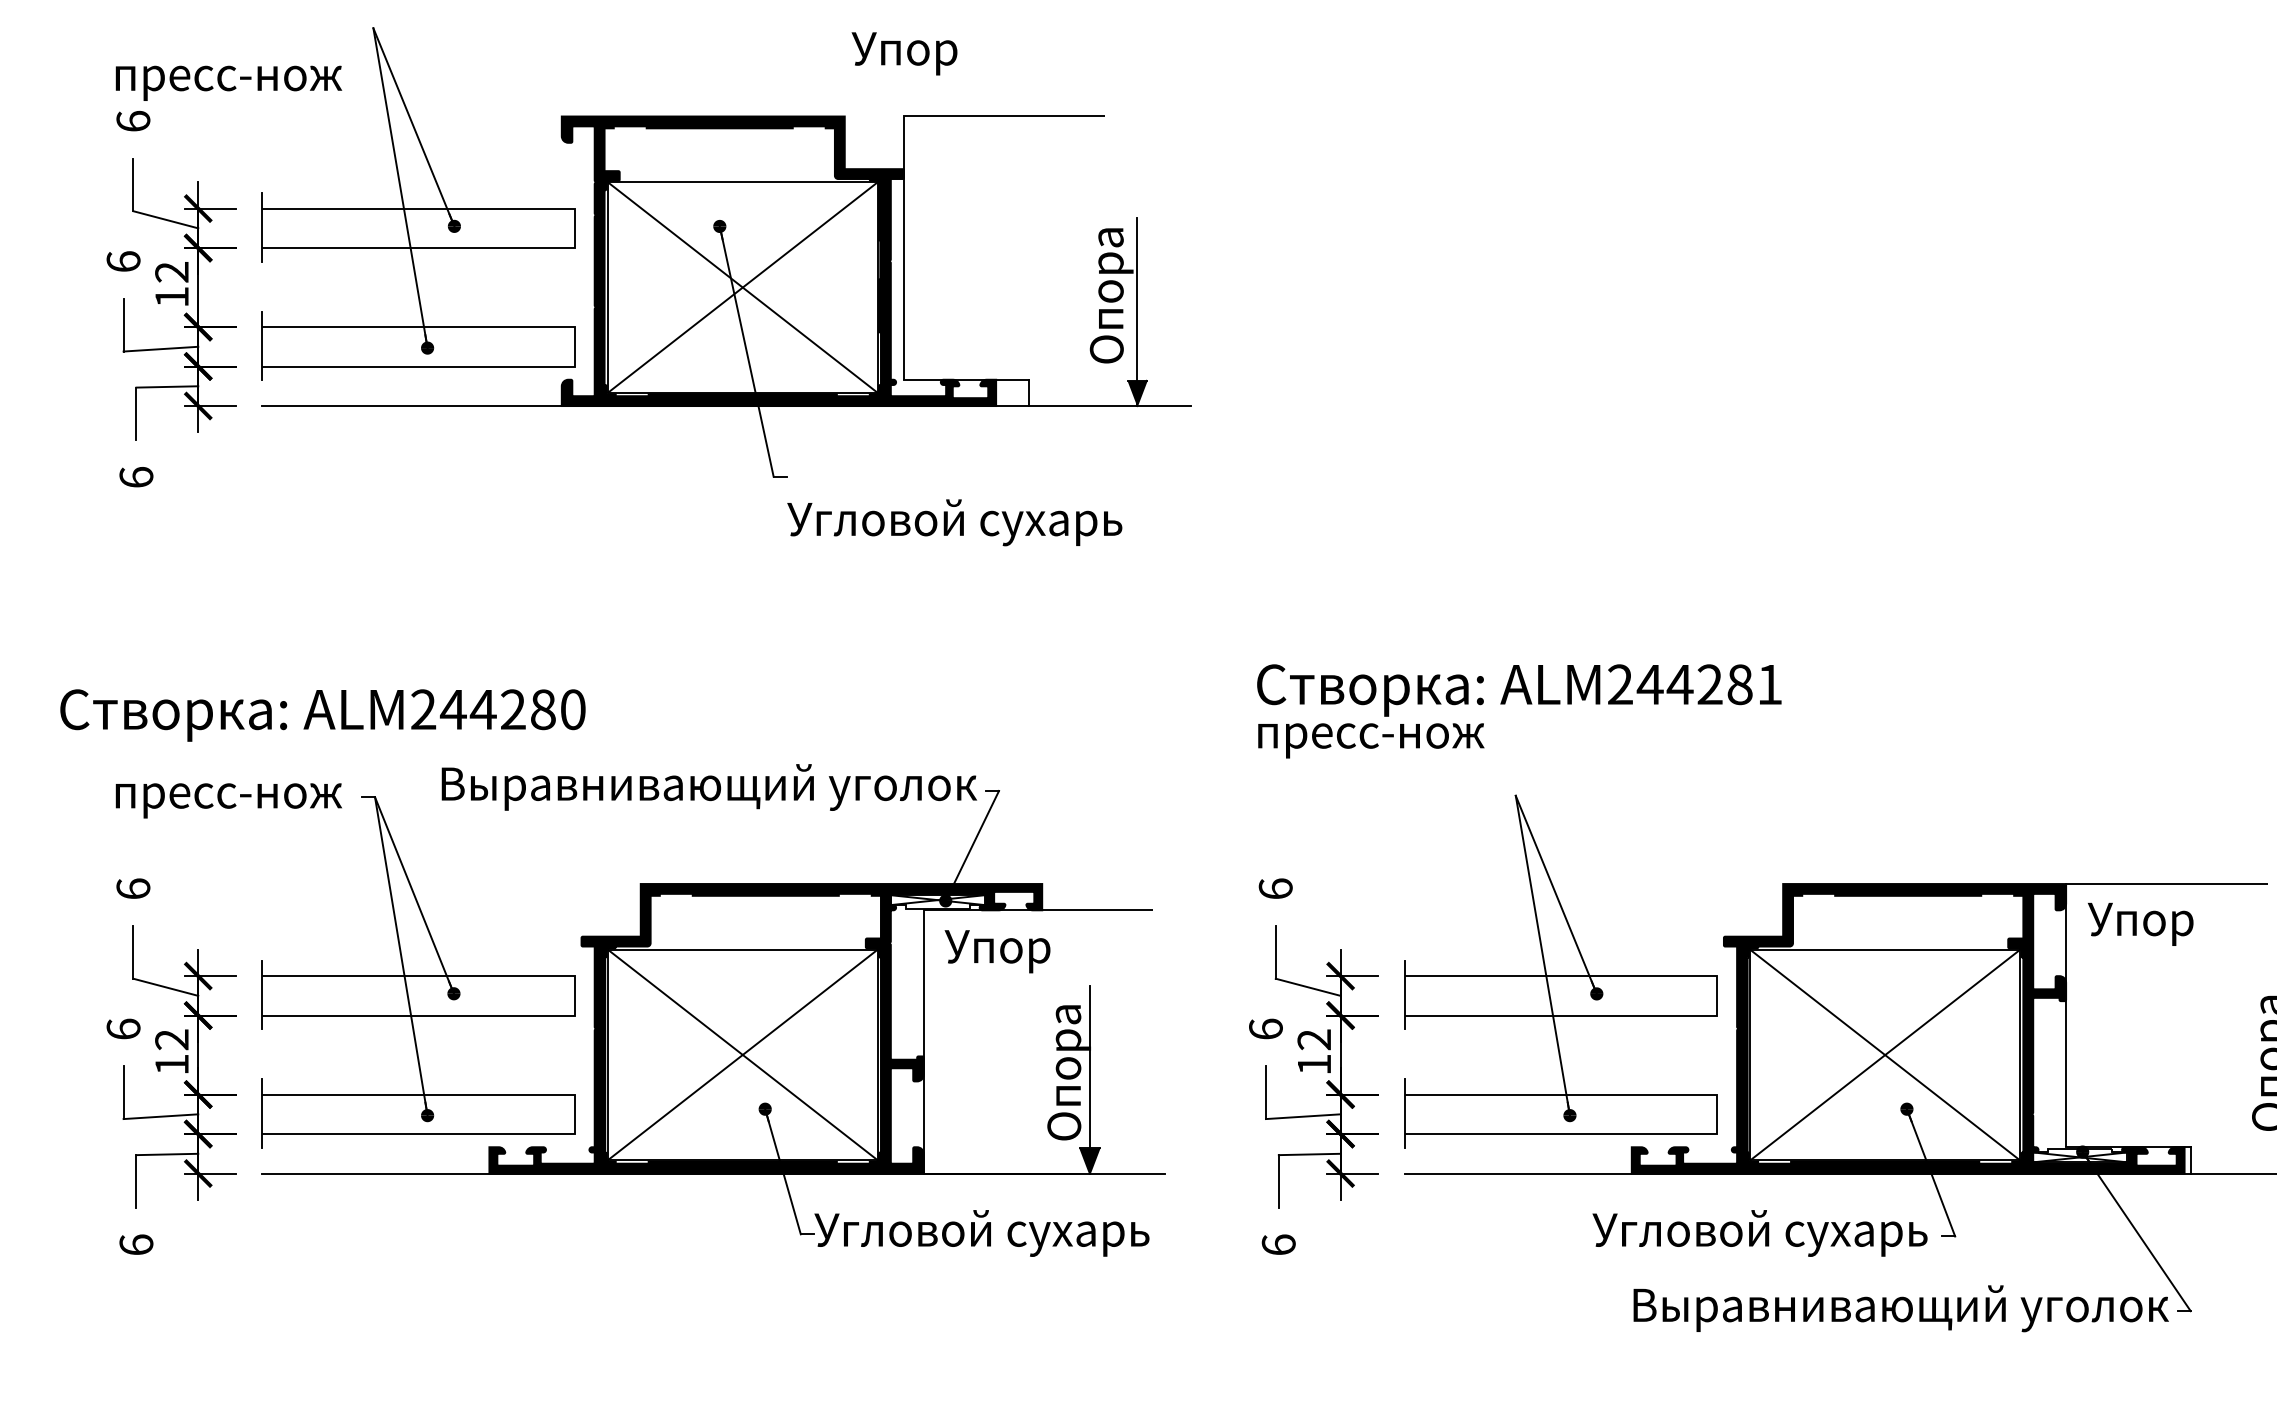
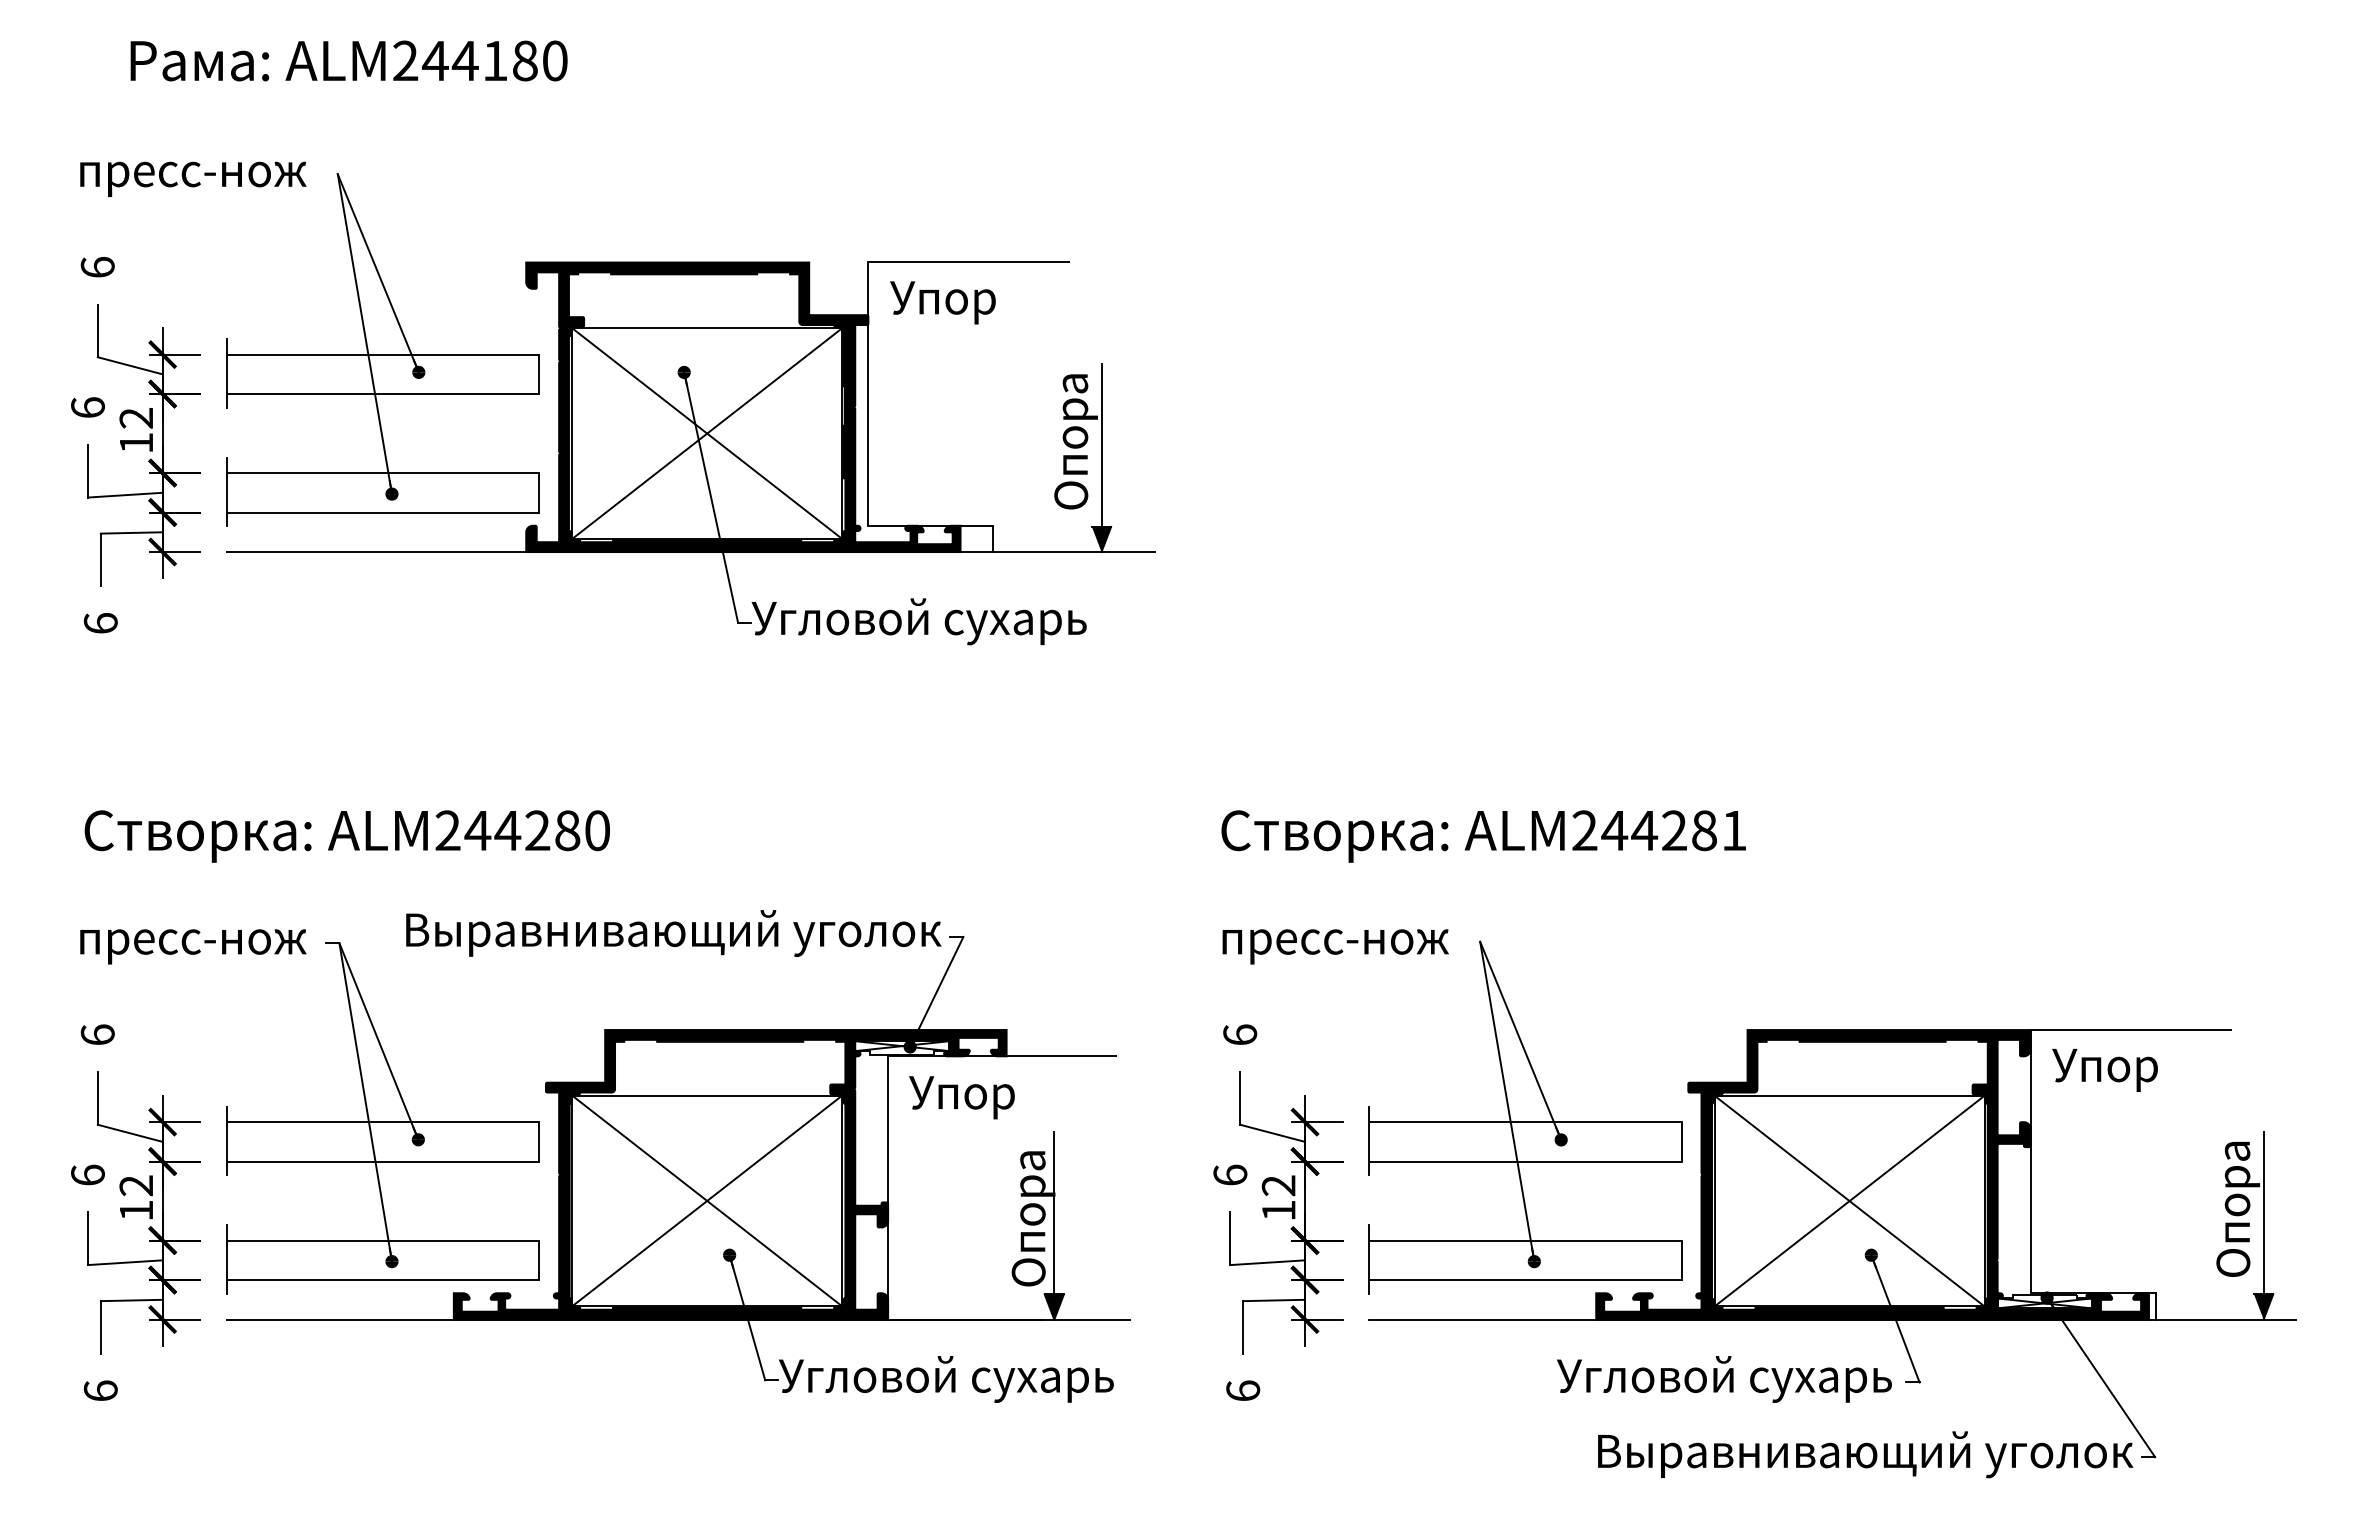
text: (904, 53) -> (942, 302), moved
text: (229, 82) -> (193, 178), moved
text: (954, 522) -> (918, 621), moved
text: (322, 715) -> (346, 836), moved
text: (1371, 740) -> (1335, 946), moved

